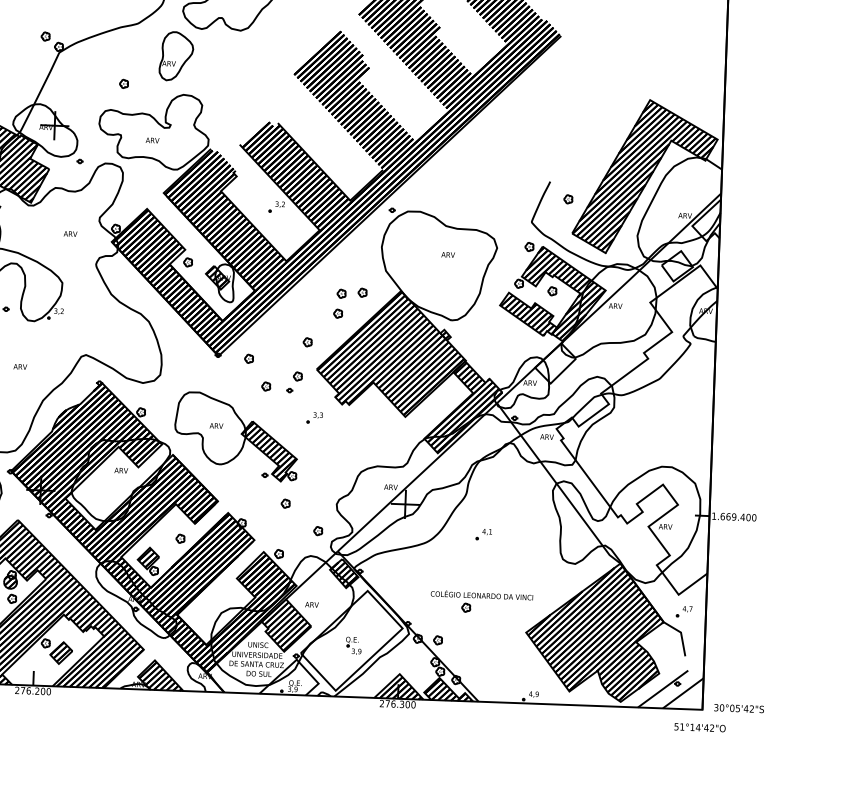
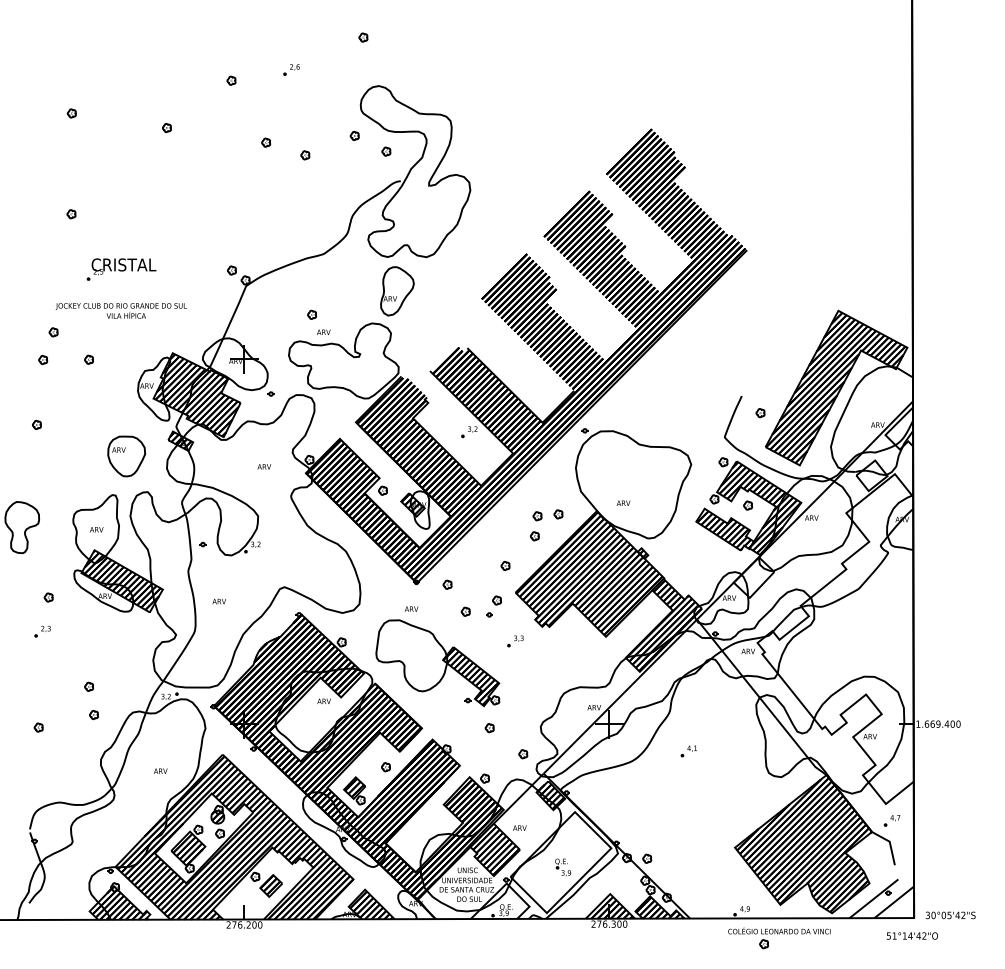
part: (176, 56) -> (397, 291), moved
text: (152, 139) -> (323, 331), moved
text: (448, 254) -> (623, 502), moved
text: (216, 425) -> (411, 608), moved
part: (481, 602) -> (779, 938), moved

